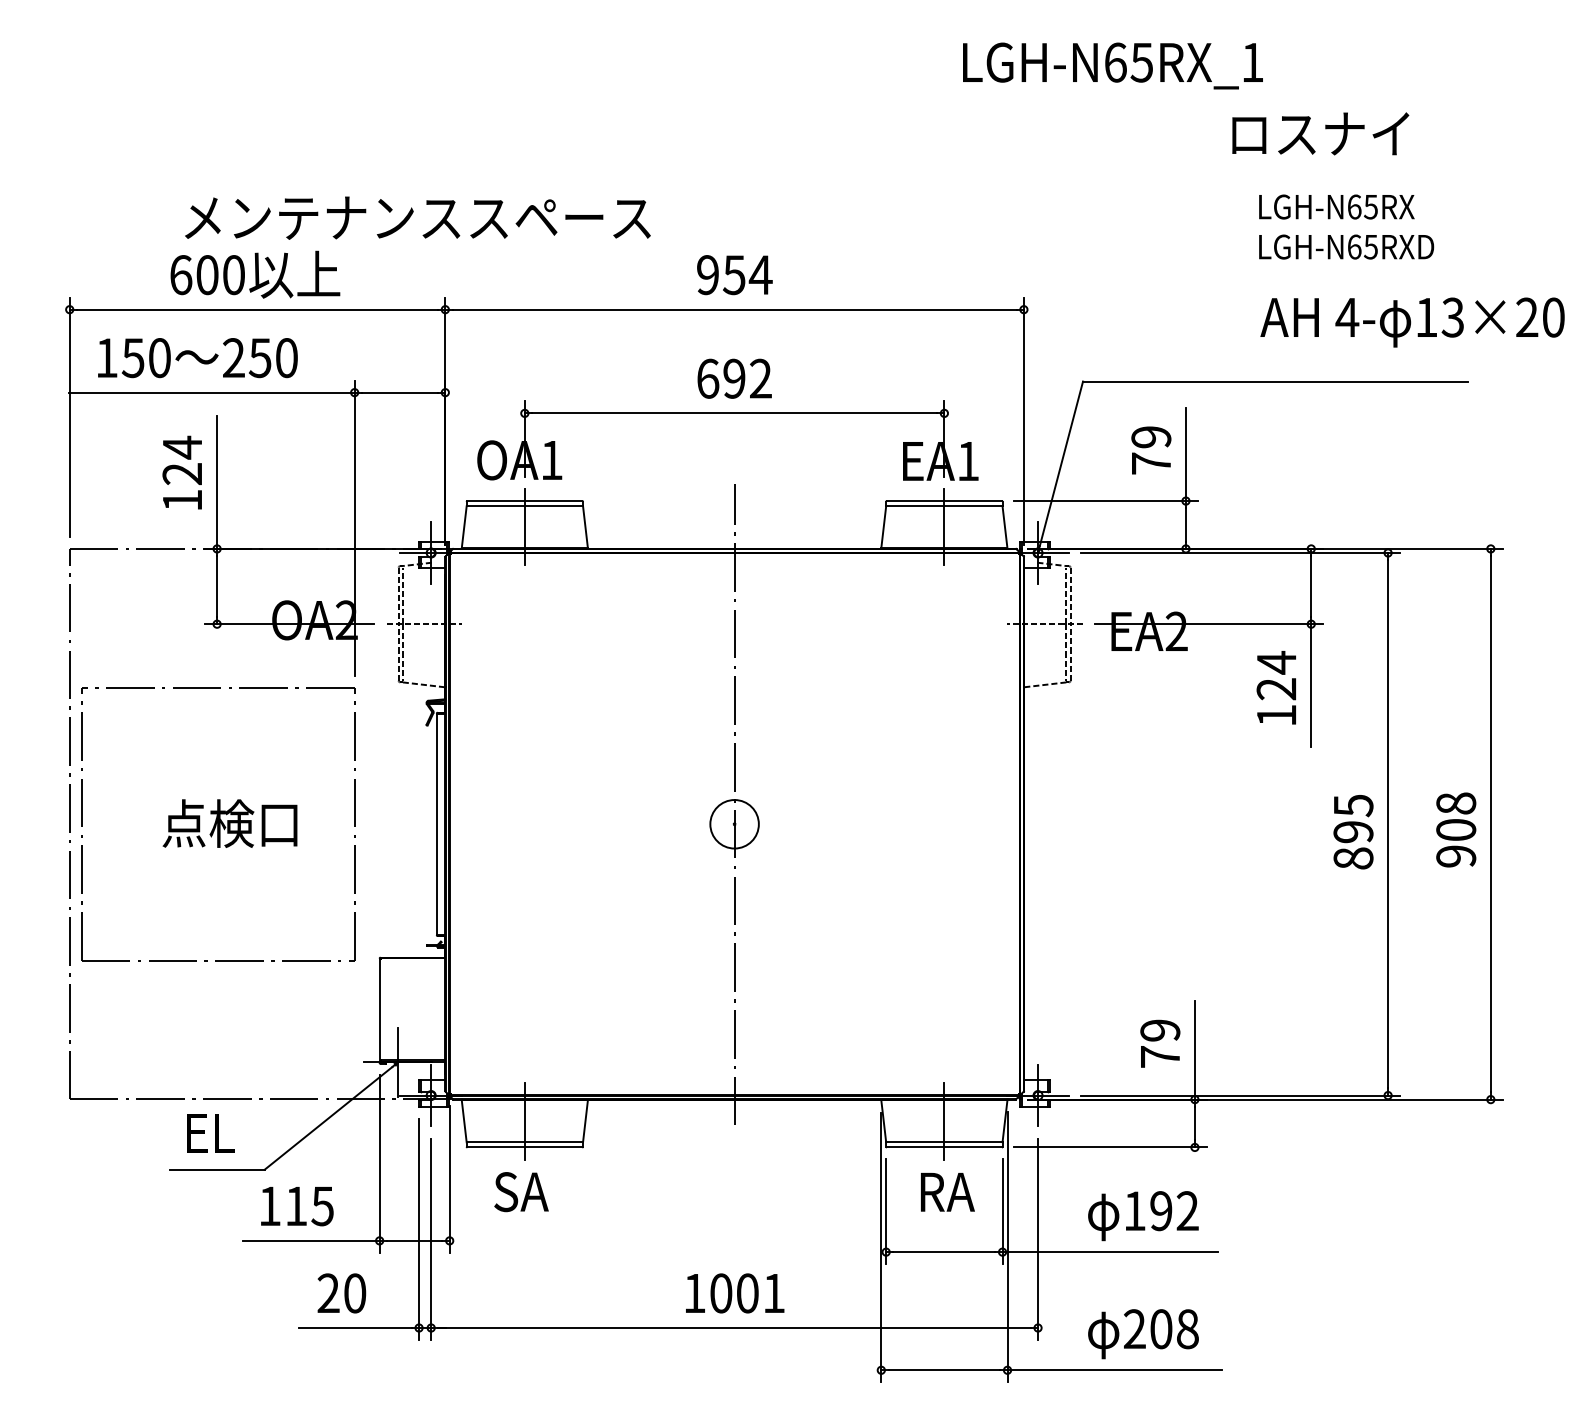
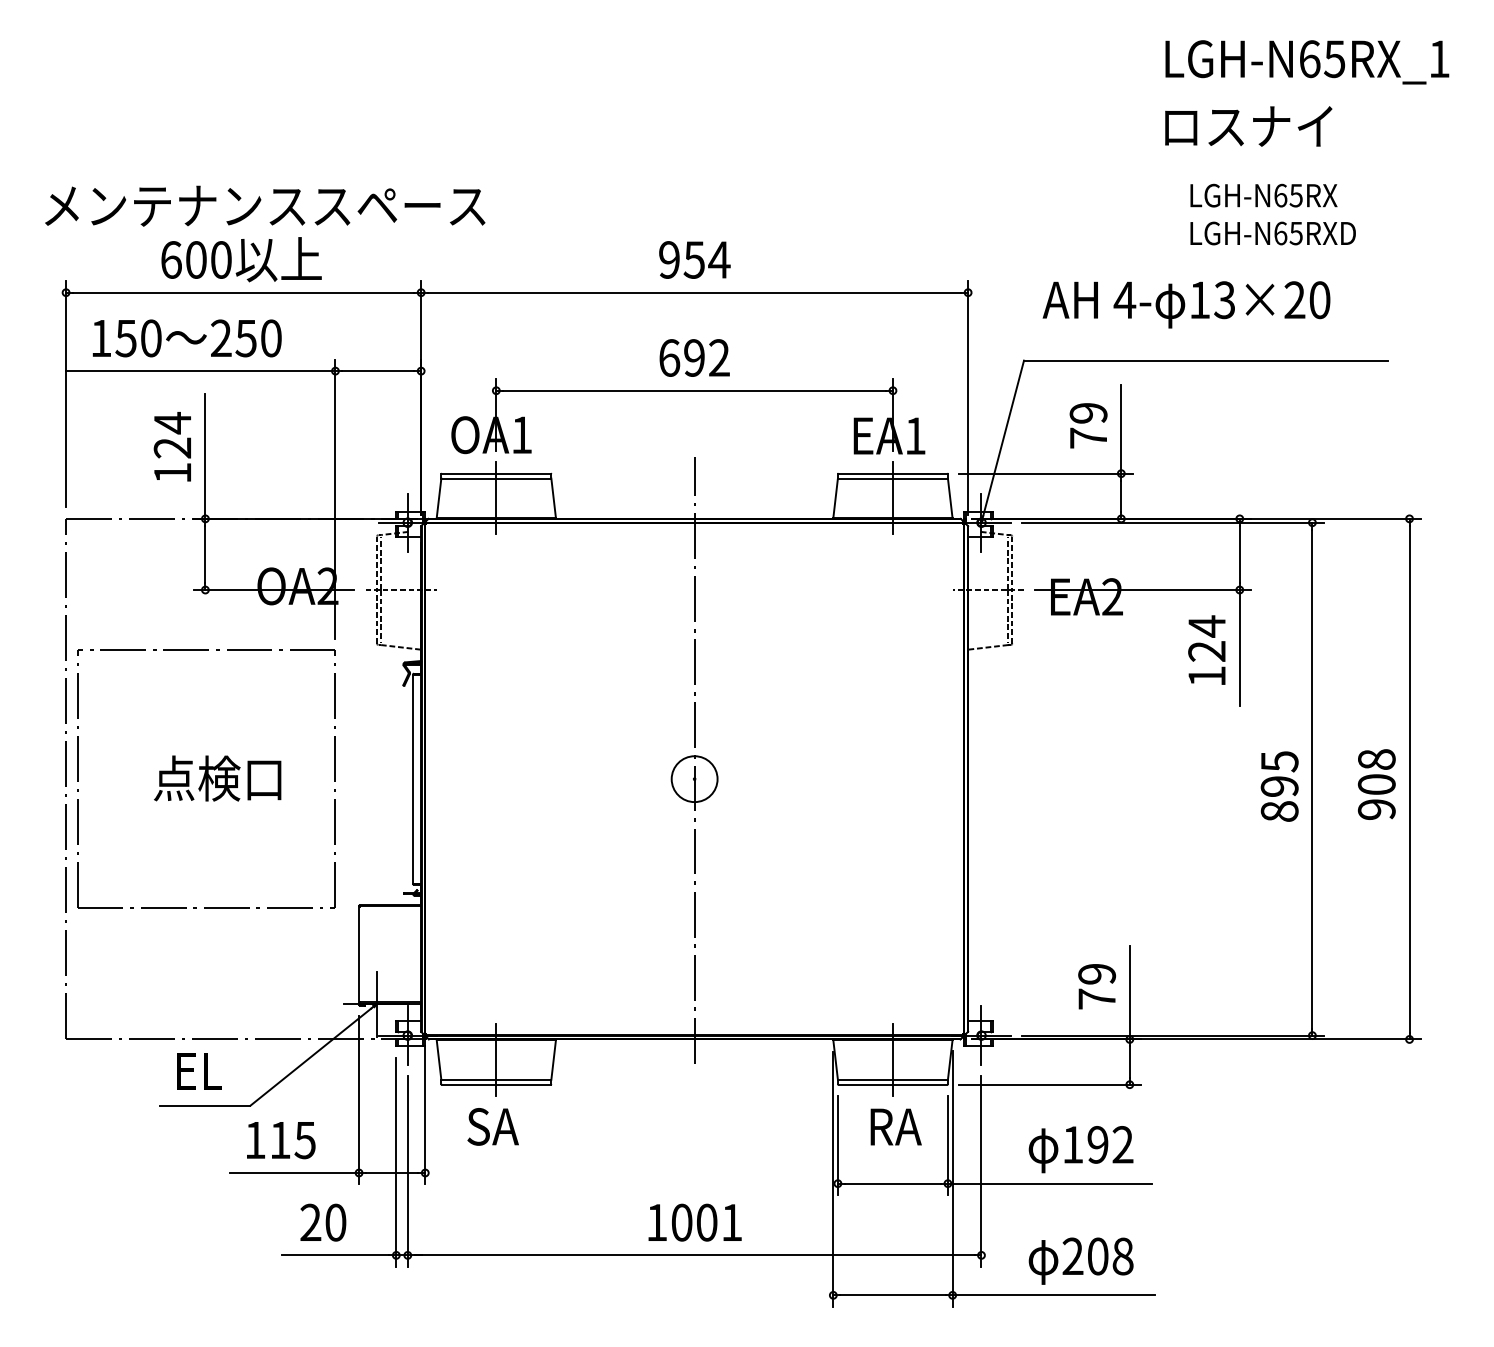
text: (1113, 66) -> (1307, 62), moved
text: (418, 217) -> (265, 205), moved
text: (1412, 322) -> (1186, 304), moved

